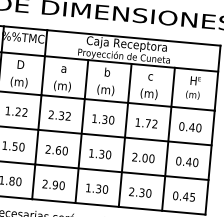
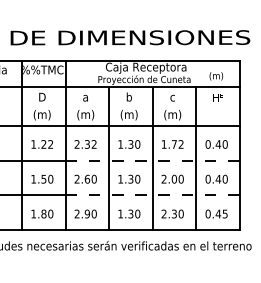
text: (192, 95) -> (216, 76), moved
line: (124, 137) -> (152, 160), solid -> dashed
line: (121, 172) -> (152, 195), solid -> dashed

